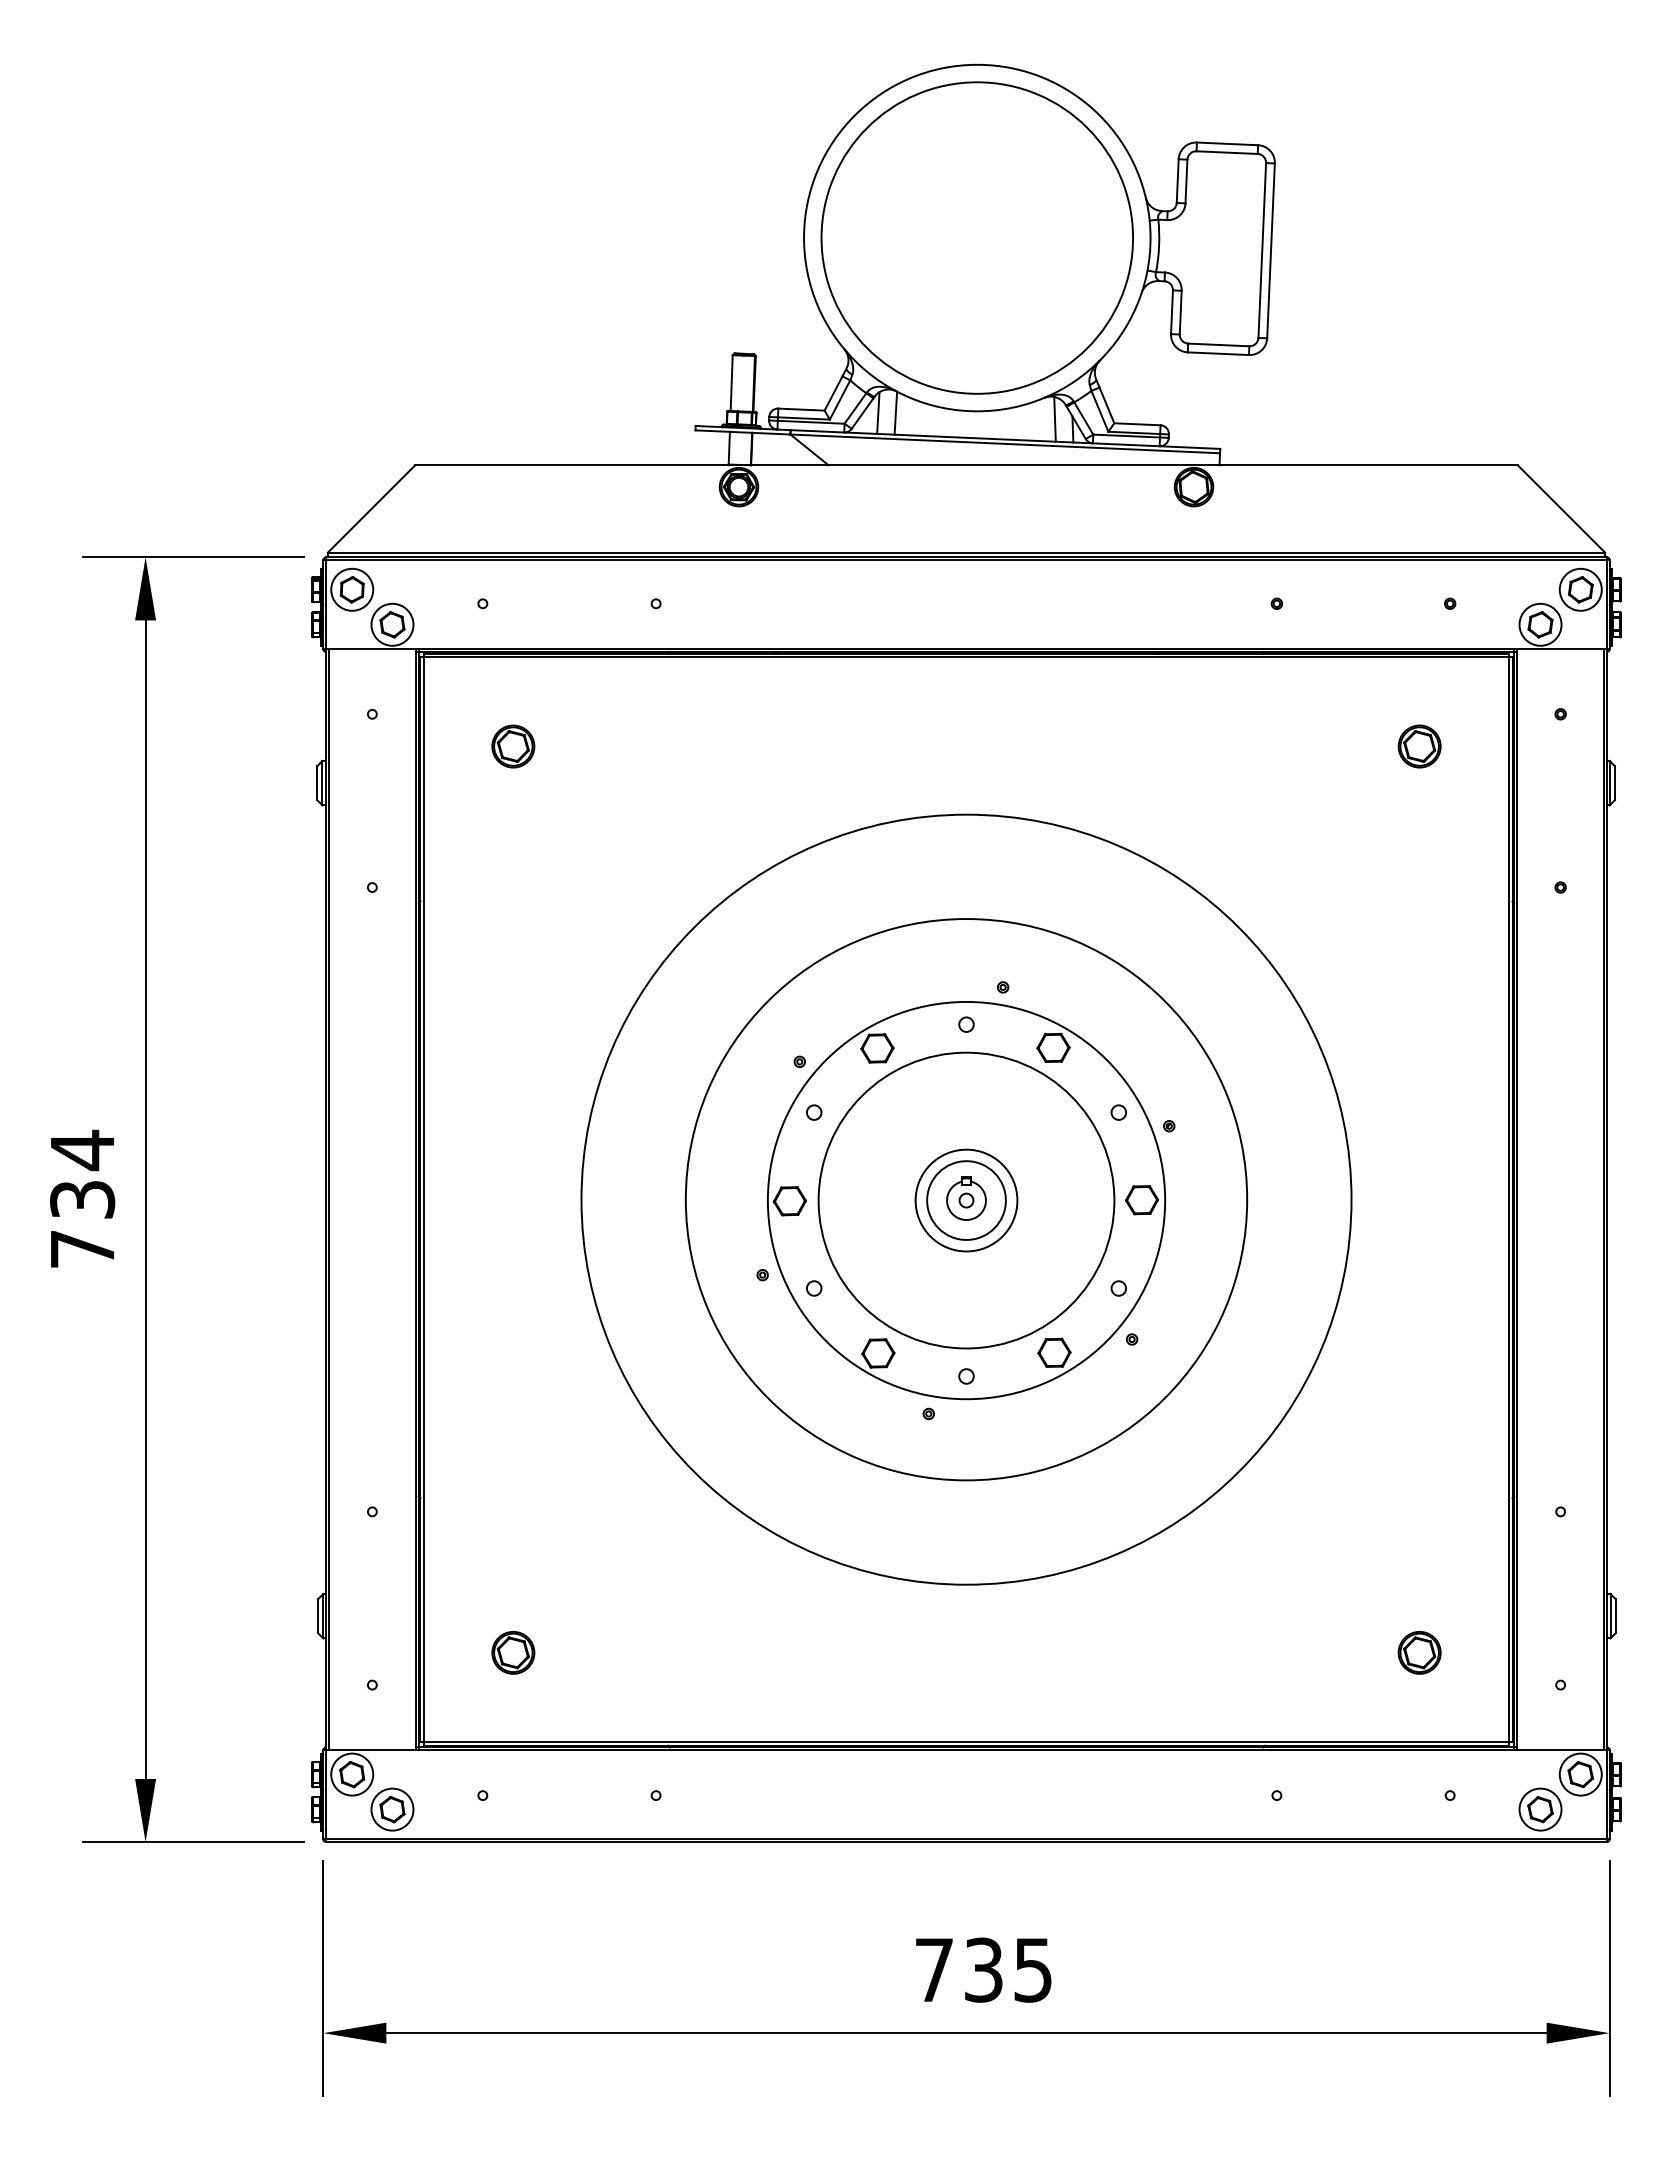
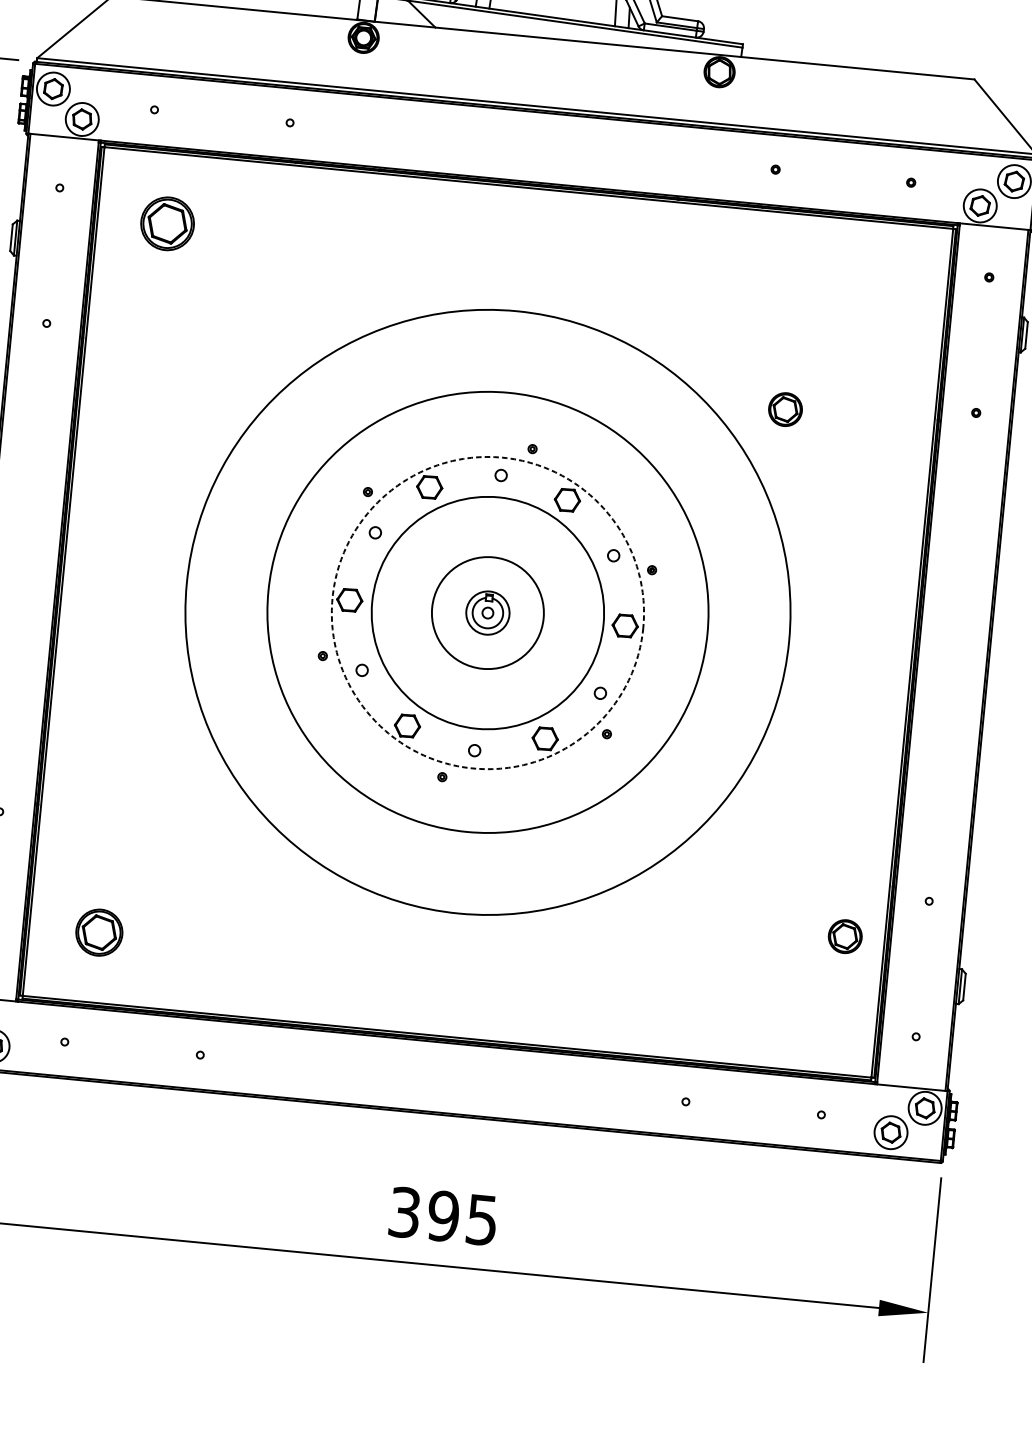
part: (513, 746) -> (167, 223), size x1.6
part: (1419, 746) -> (785, 409), moved
circle: (966, 1200) -> (487, 613), size x0.7
circle: (966, 1200) -> (487, 613), size x1.4
circle: (966, 1200) -> (487, 613), solid -> dashed
part: (513, 1652) -> (99, 932), size x1.4
part: (1419, 1652) -> (845, 936), moved
text: (959, 1969) -> (424, 1213), 735 -> 395

